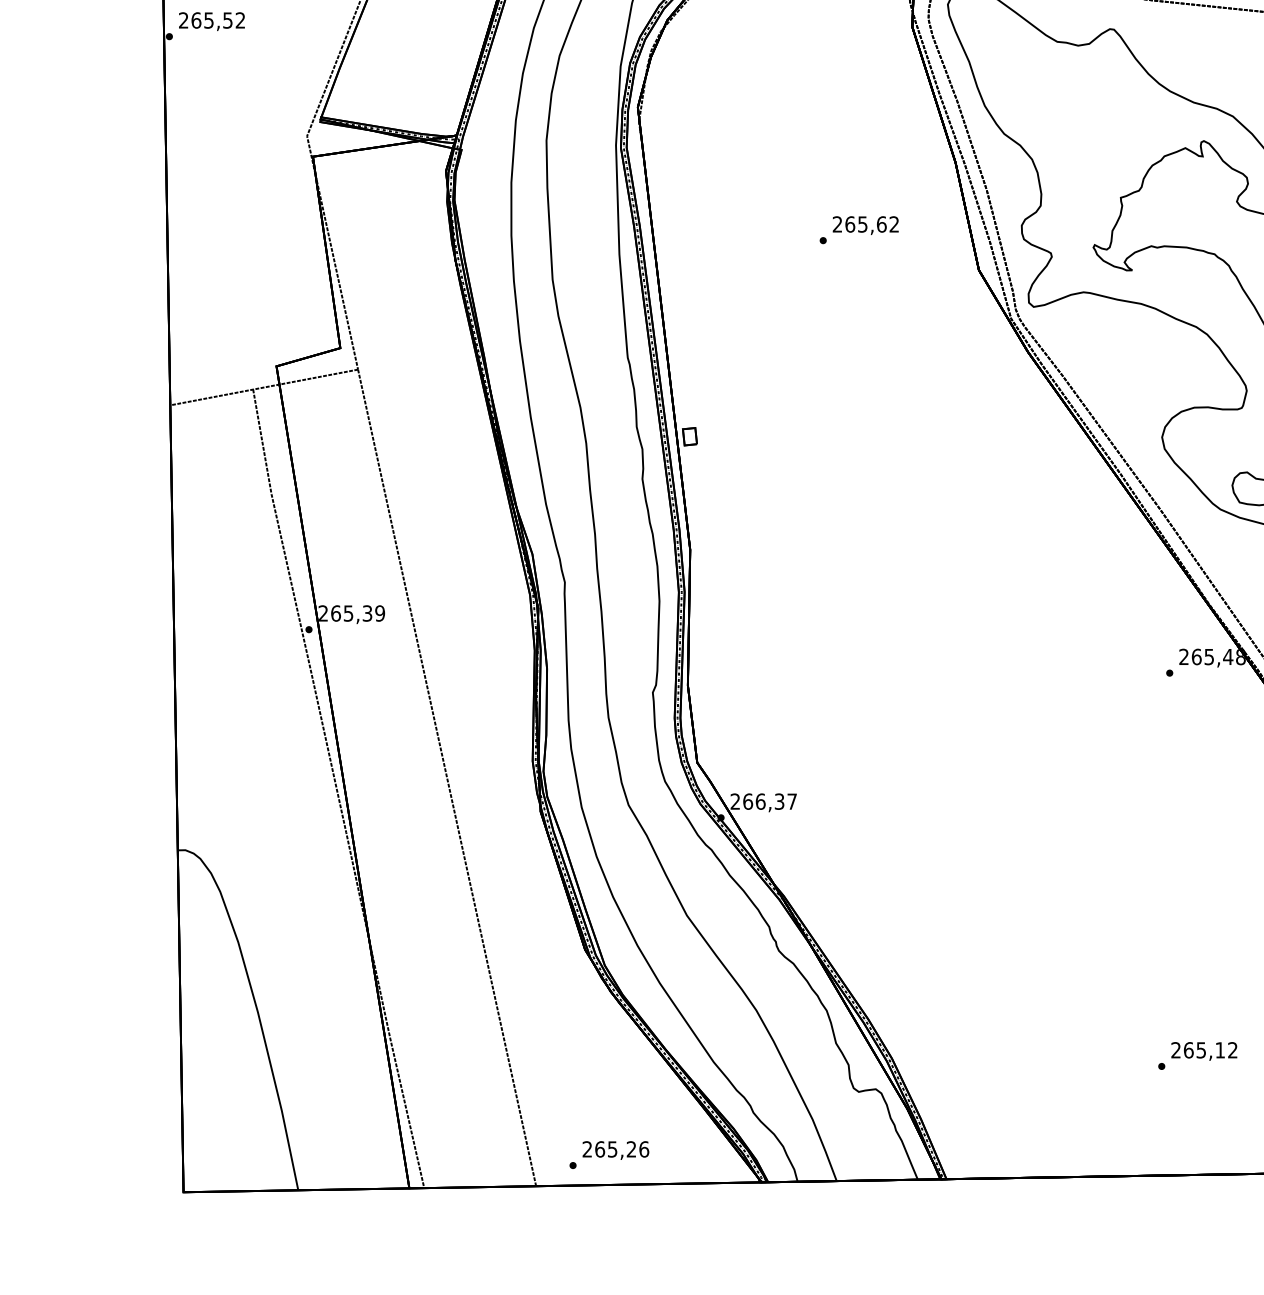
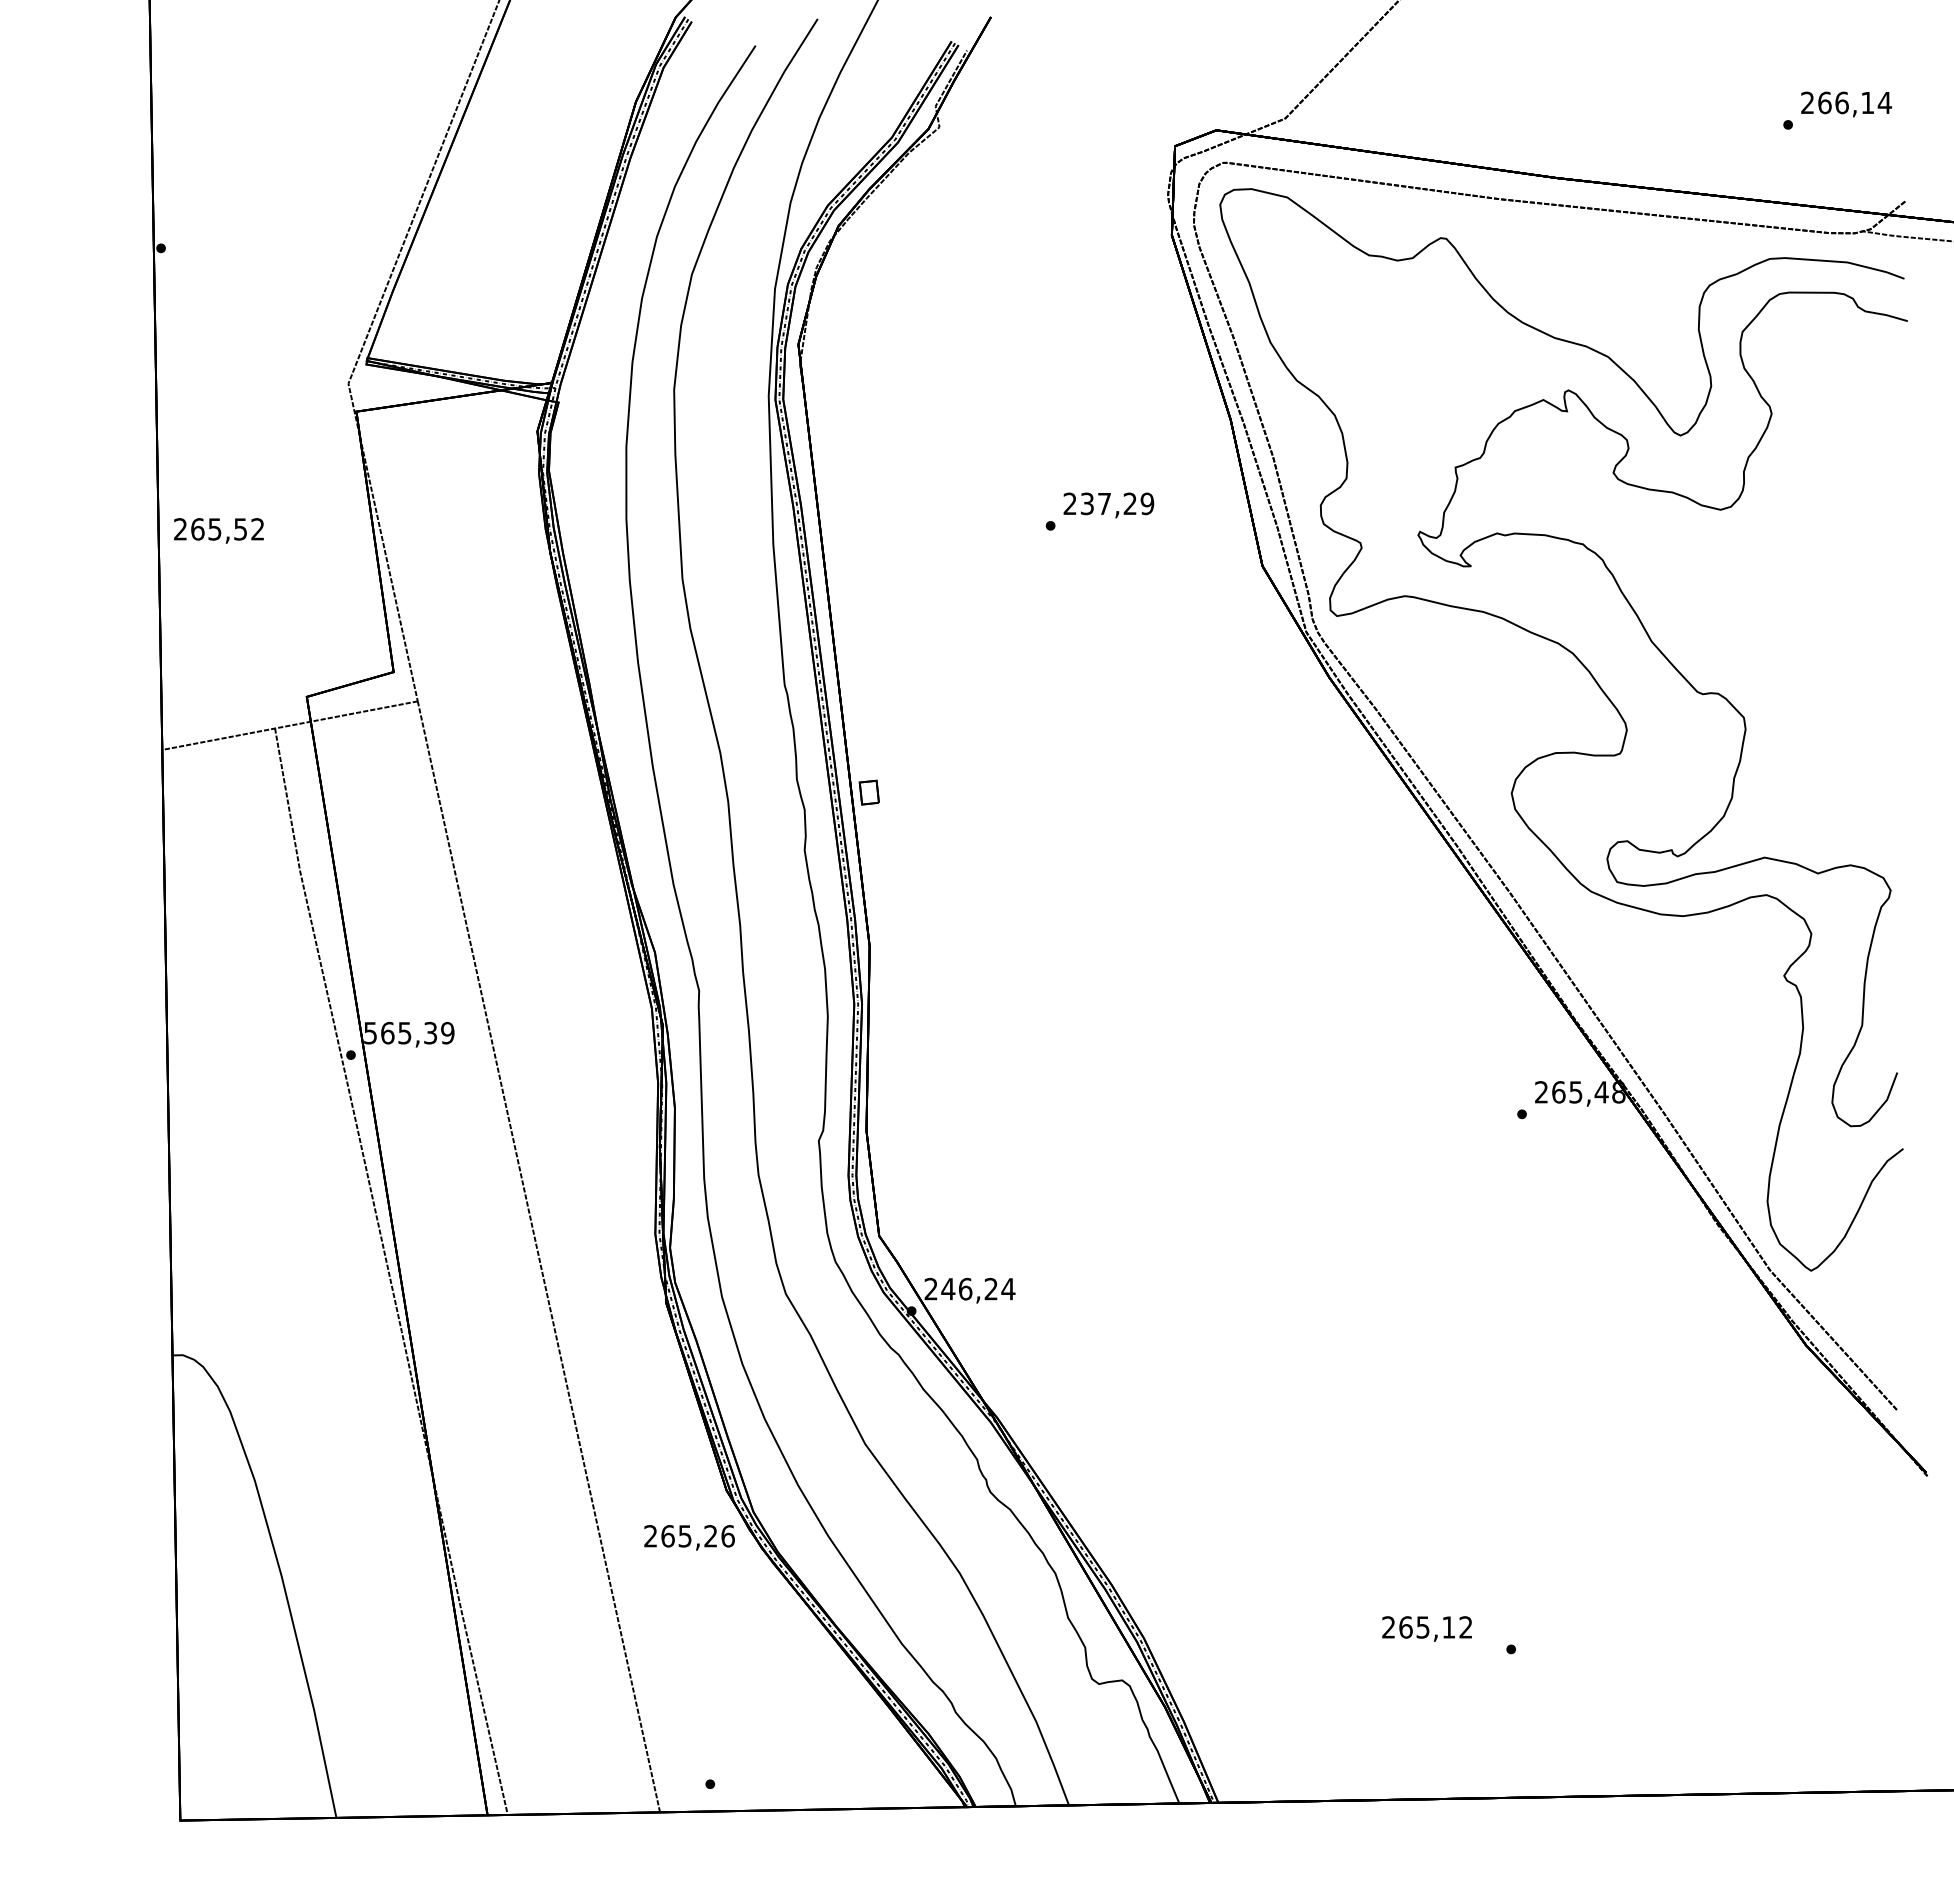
text: (211, 21) -> (218, 530), moved
text: (872, 224) -> (1117, 503), 265,62 -> 237,29
text: (323, 613) -> (370, 1032), 265,39 -> 565,39
text: (770, 801) -> (978, 1288), 266,37 -> 246,24
text: (1203, 1051) -> (1426, 1628), moved
text: (615, 1150) -> (689, 1537), moved

